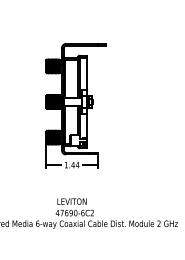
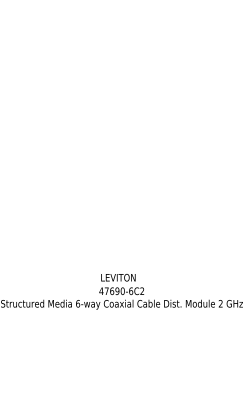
part: (76, 105) -> (123, 164), removed

